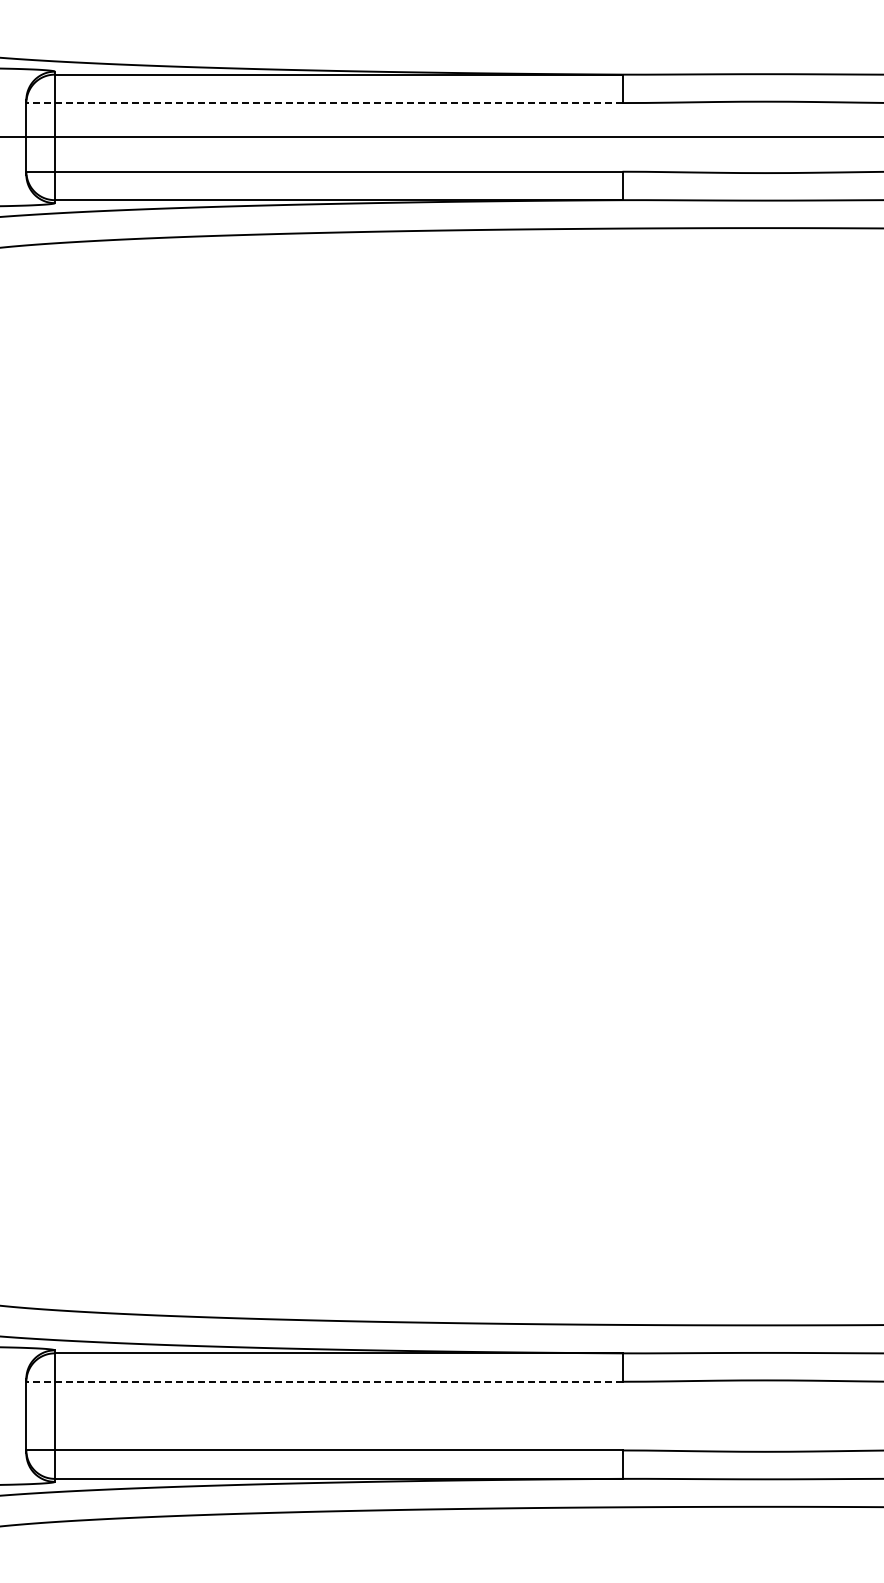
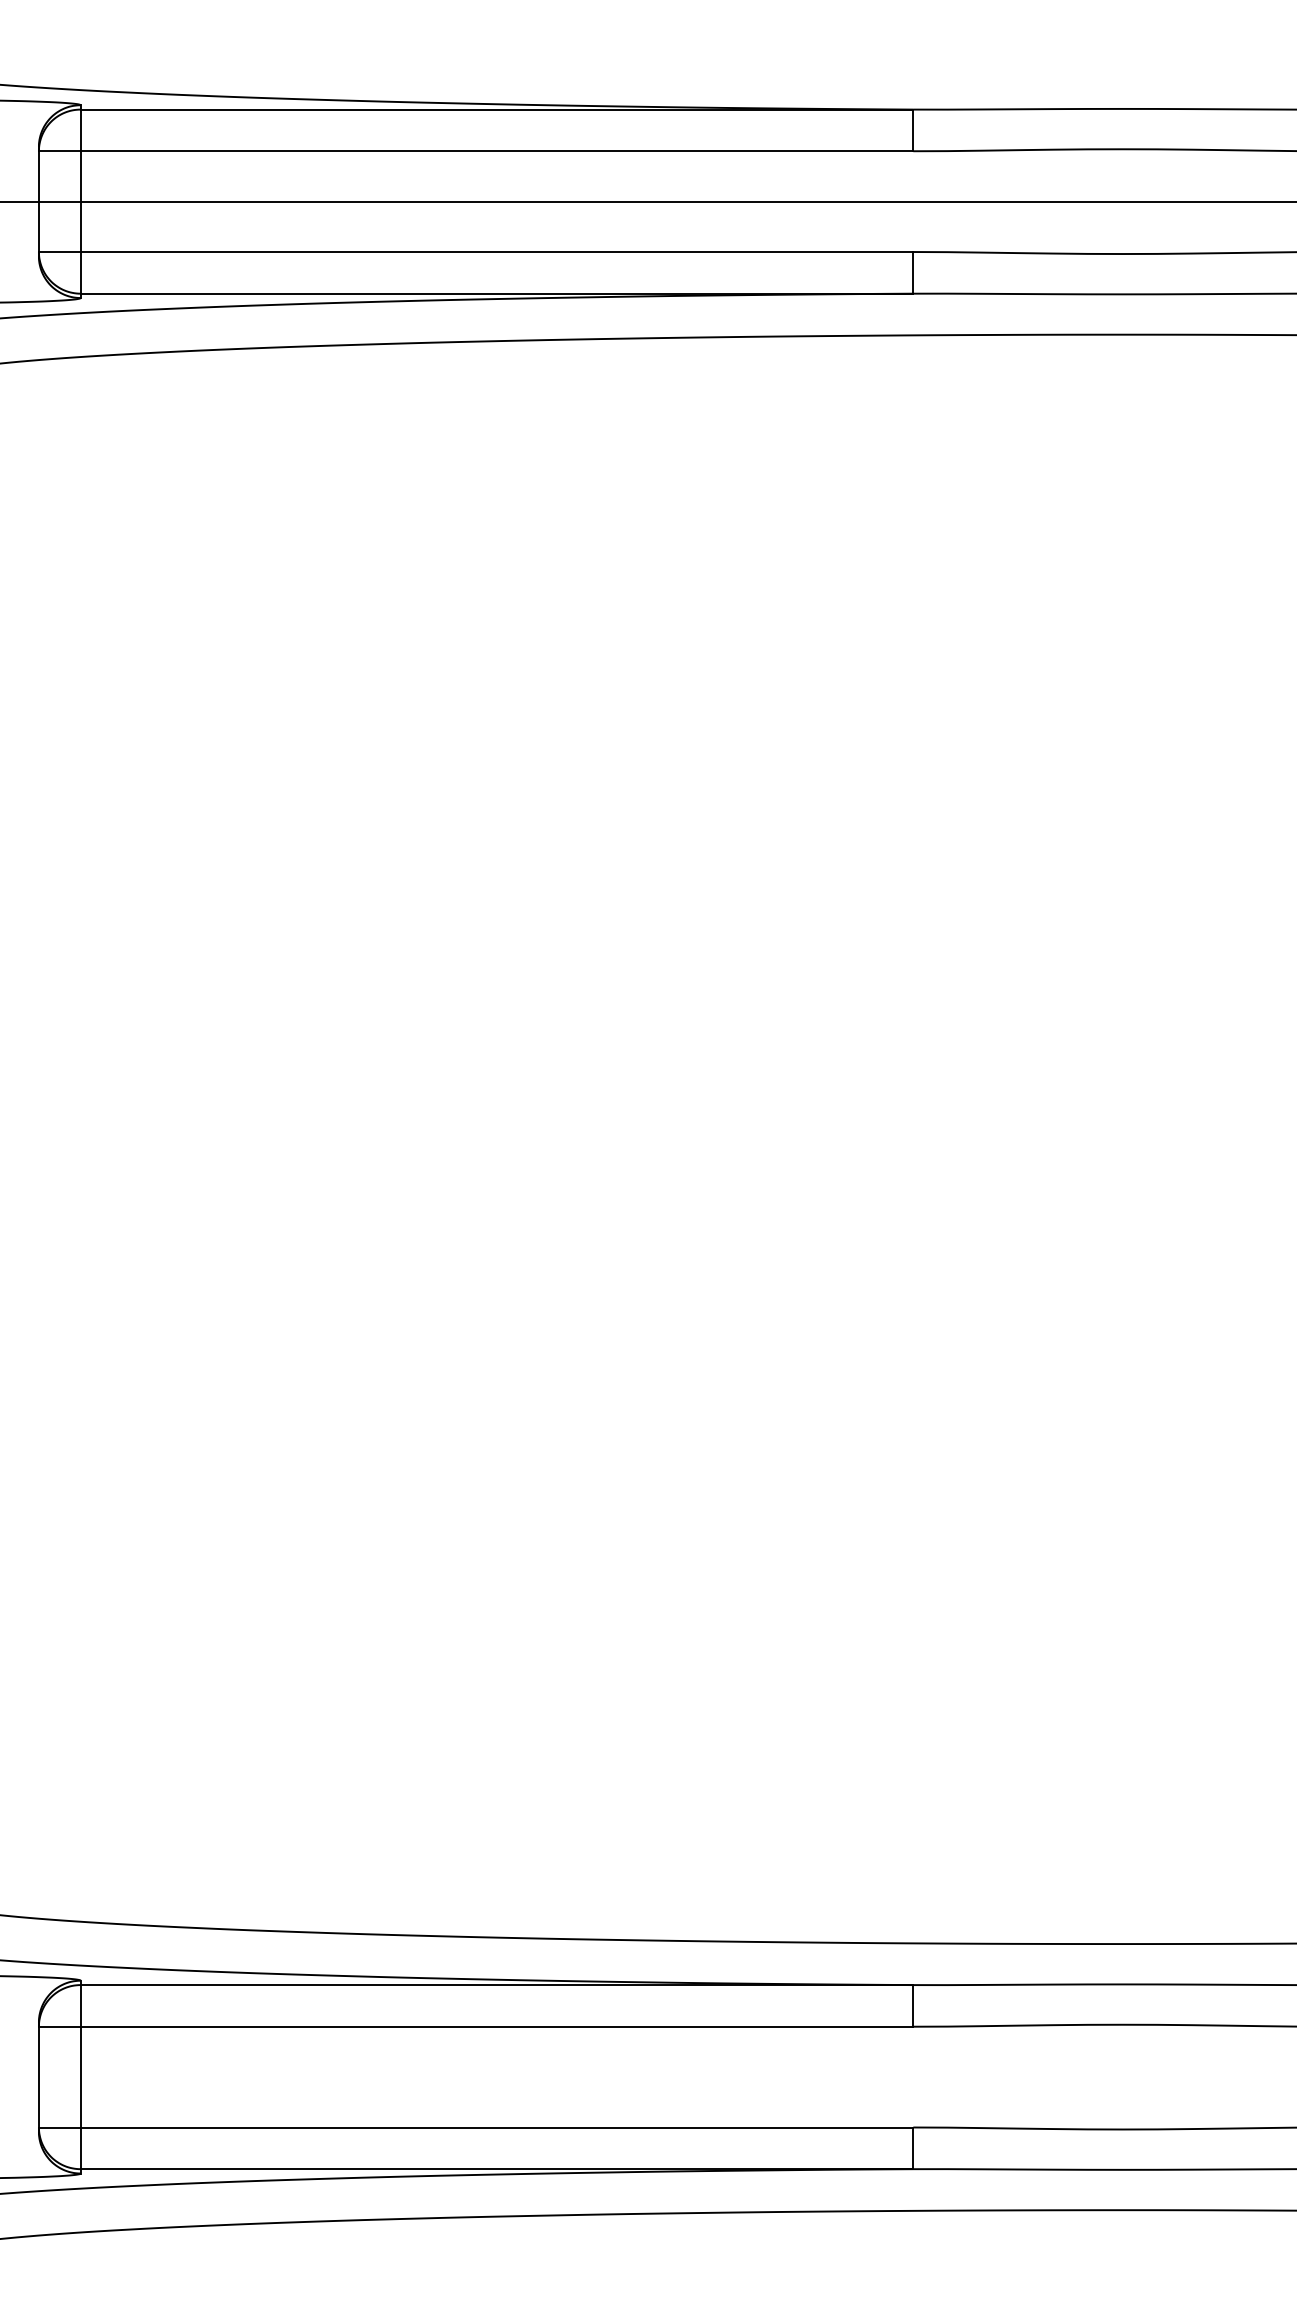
line: (323, 103) -> (474, 151), dashed -> solid
line: (323, 1381) -> (474, 2026), dashed -> solid

